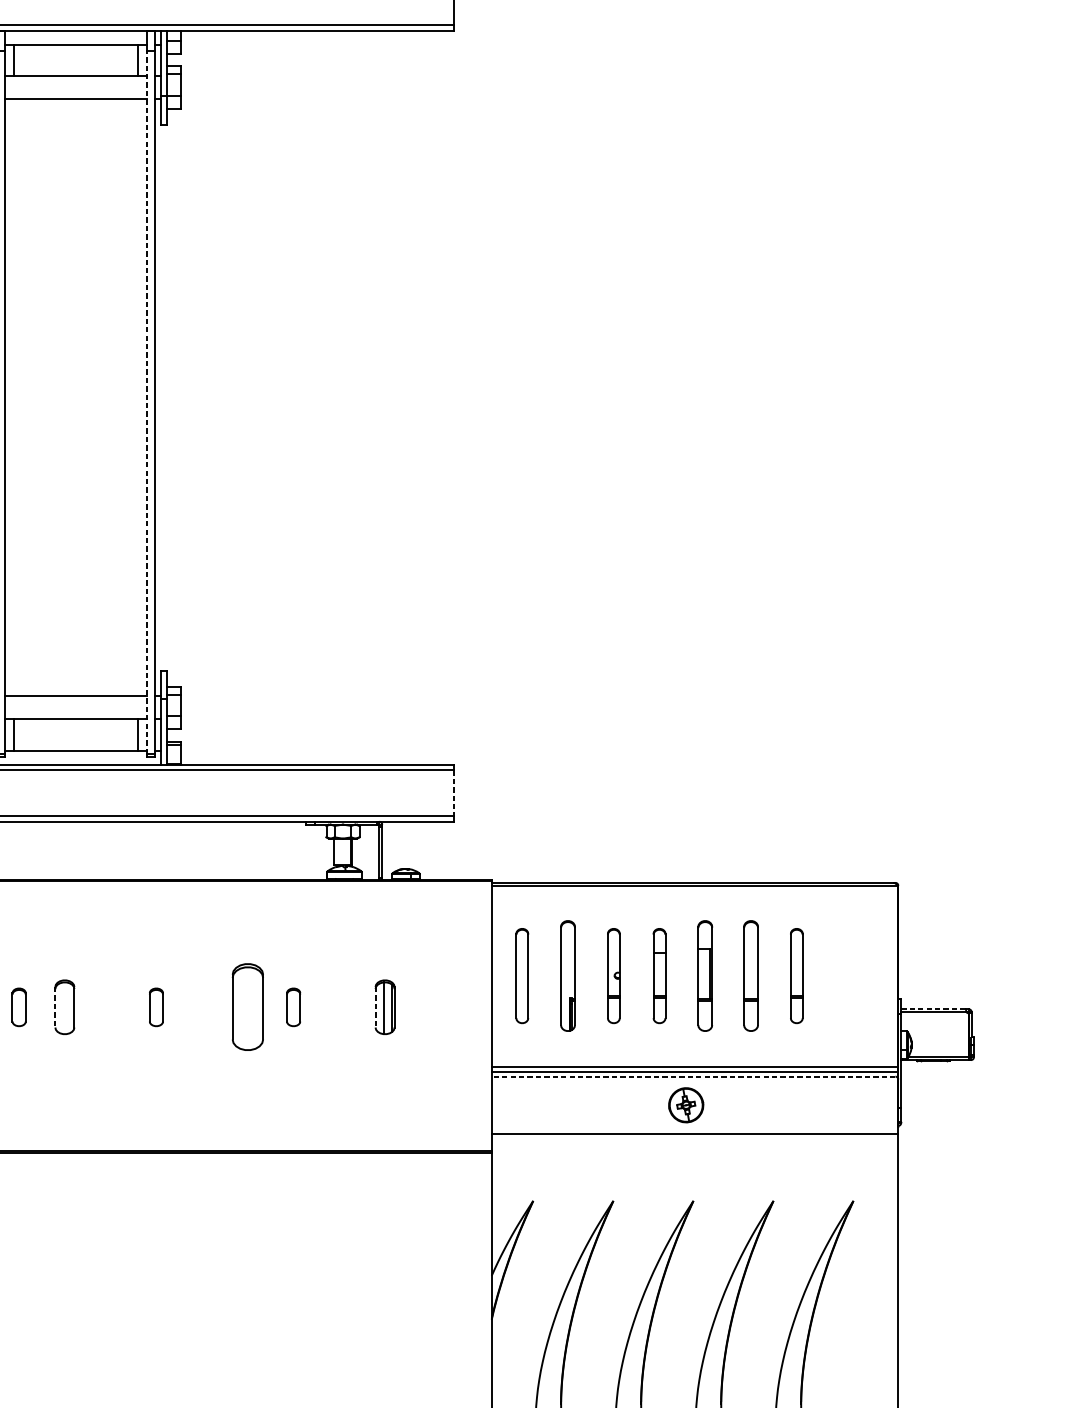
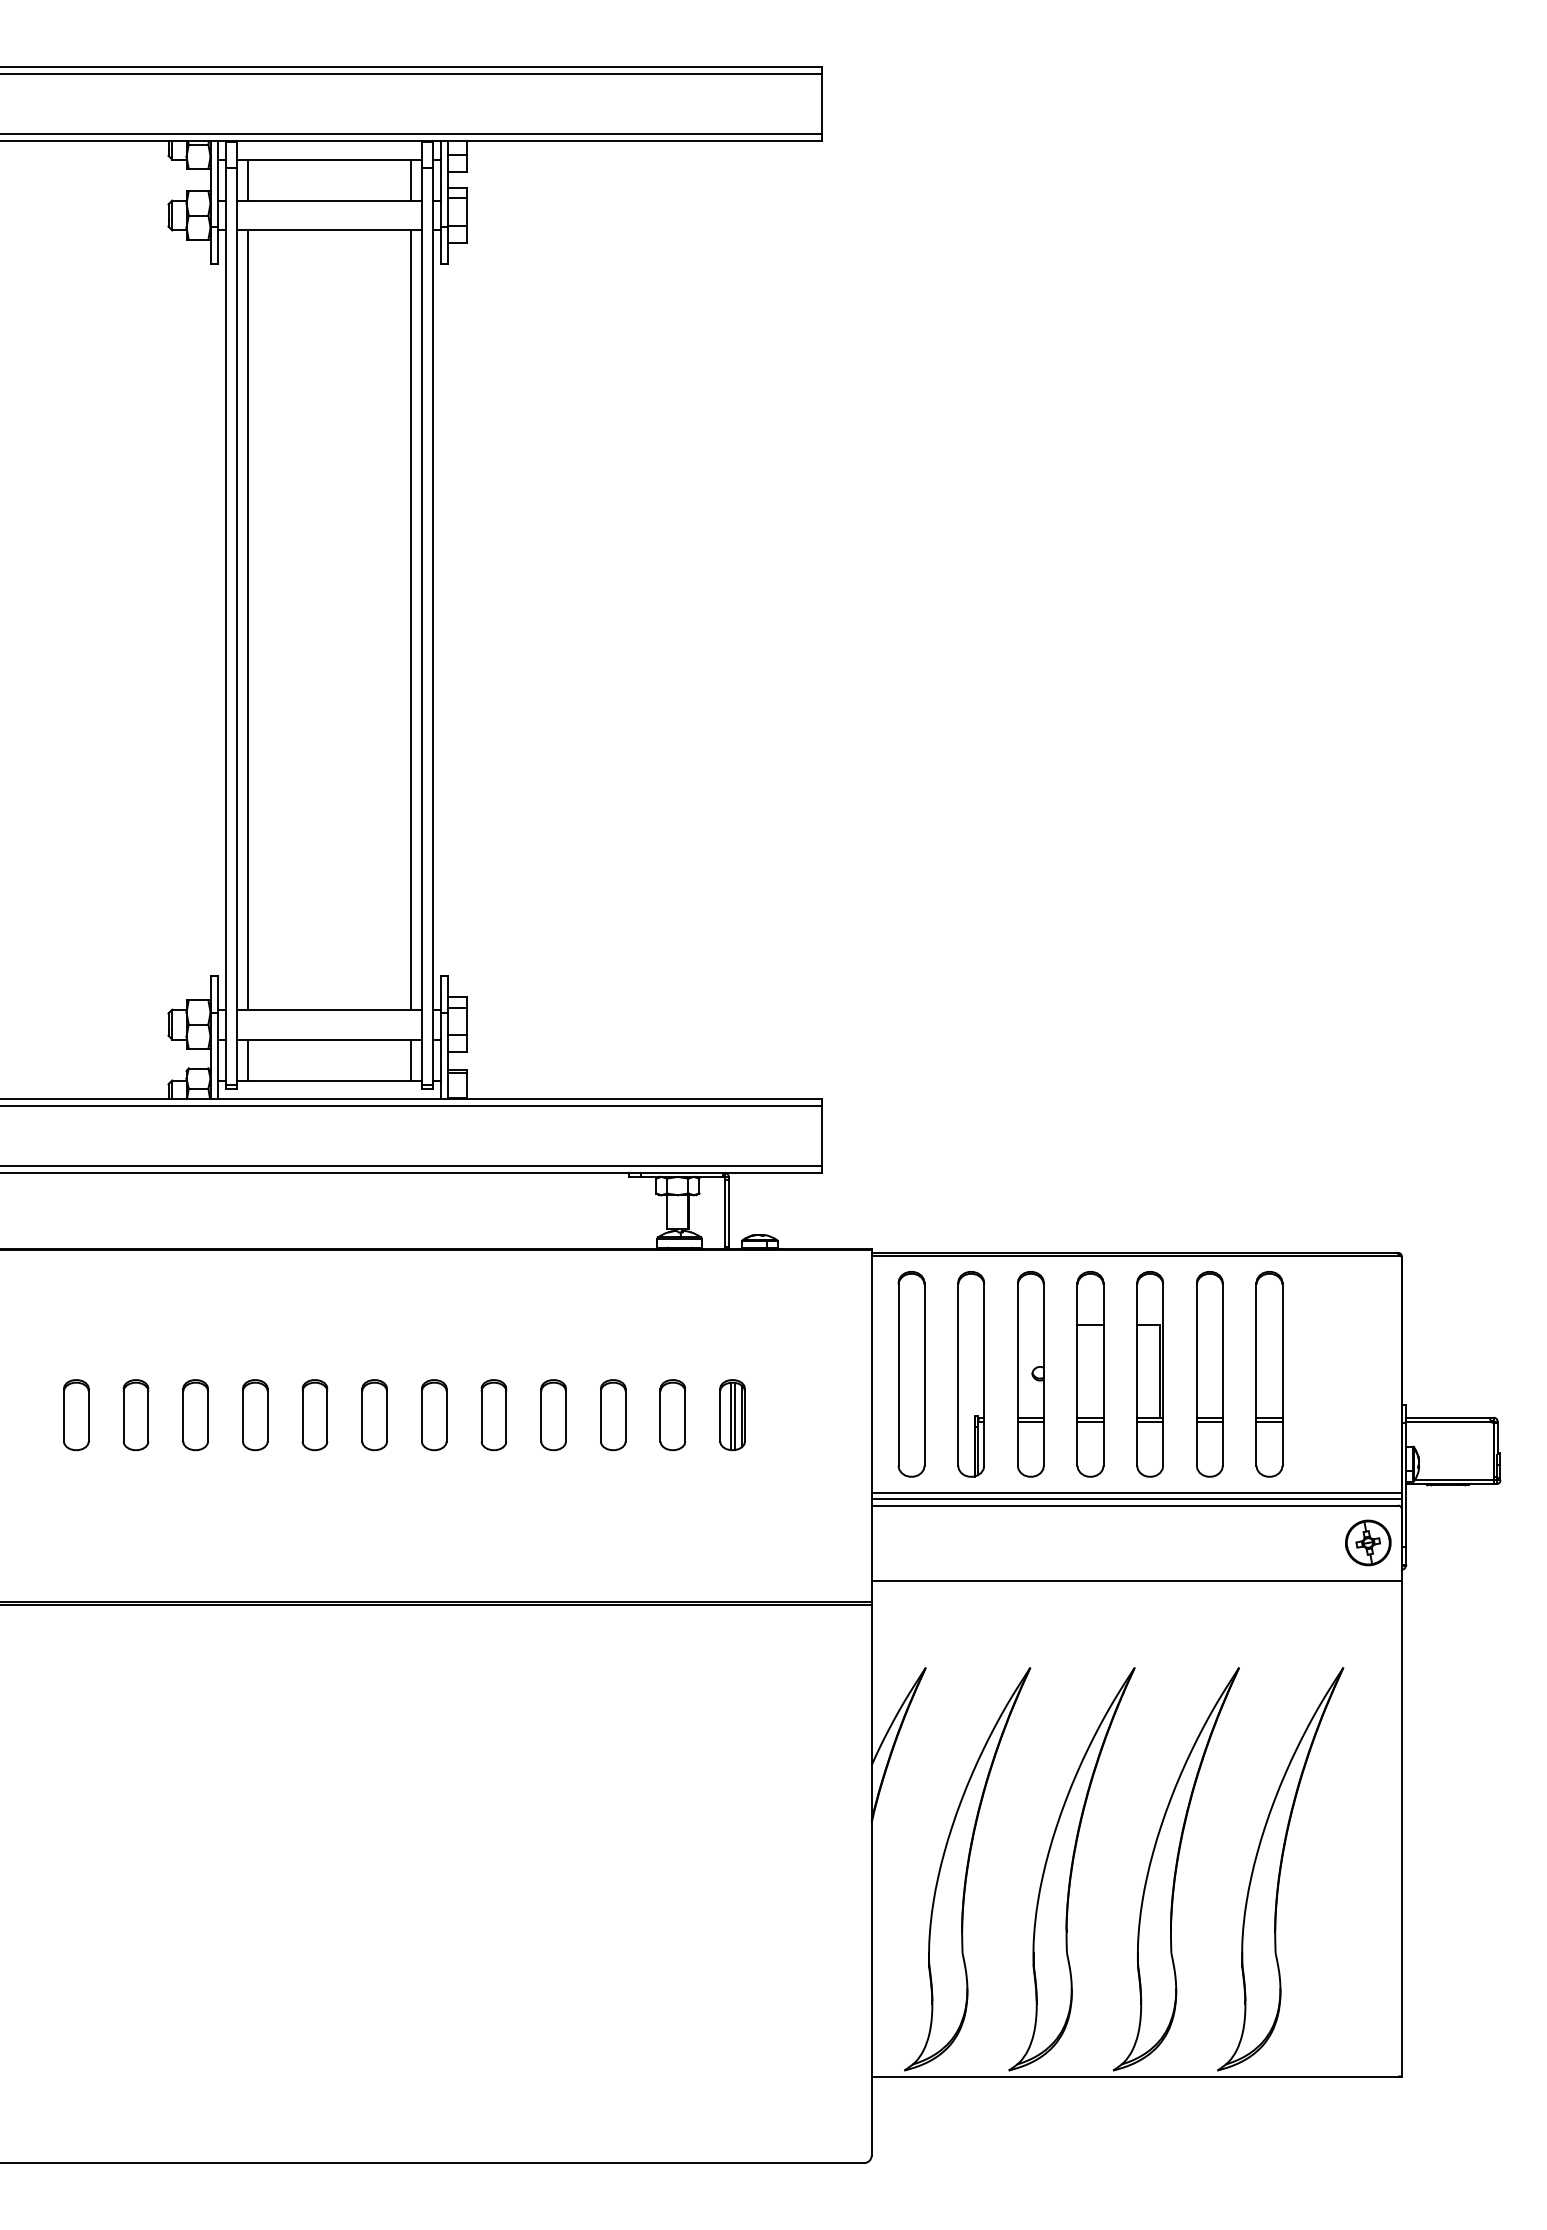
line: (13, 397) -> (248, 619), added
line: (138, 397) -> (410, 619), added
line: (146, 402) -> (421, 626), dashed -> solid
line: (454, 792) -> (822, 1135), dashed -> solid
part: (522, 976) -> (911, 1374), size x1.67
part: (567, 976) -> (970, 1374), size x1.43
part: (613, 976) -> (1030, 1374), size x1.67
part: (659, 976) -> (1090, 1374), size x1.67
part: (704, 976) -> (1149, 1374), size x1.43
part: (750, 976) -> (1209, 1374), size x1.43
part: (796, 976) -> (1269, 1374), size x1.67
part: (19, 1007) -> (255, 1415), size x1.43
line: (55, 1007) -> (302, 1415), dashed -> solid
part: (110, 1007) -> (374, 1415), added
part: (156, 1007) -> (434, 1415), size x1.43
part: (201, 1007) -> (493, 1415), added
part: (247, 1007) -> (553, 1415), size x0.62
part: (293, 1007) -> (613, 1415), size x1.43
part: (339, 1007) -> (672, 1415), added
line: (375, 1007) -> (720, 1415), dashed -> solid
line: (386, 1008) -> (734, 1416), added
line: (934, 1009) -> (1448, 1417), dashed -> solid
line: (693, 1076) -> (1134, 1505), dashed -> solid
part: (686, 1104) -> (1368, 1542), moved

